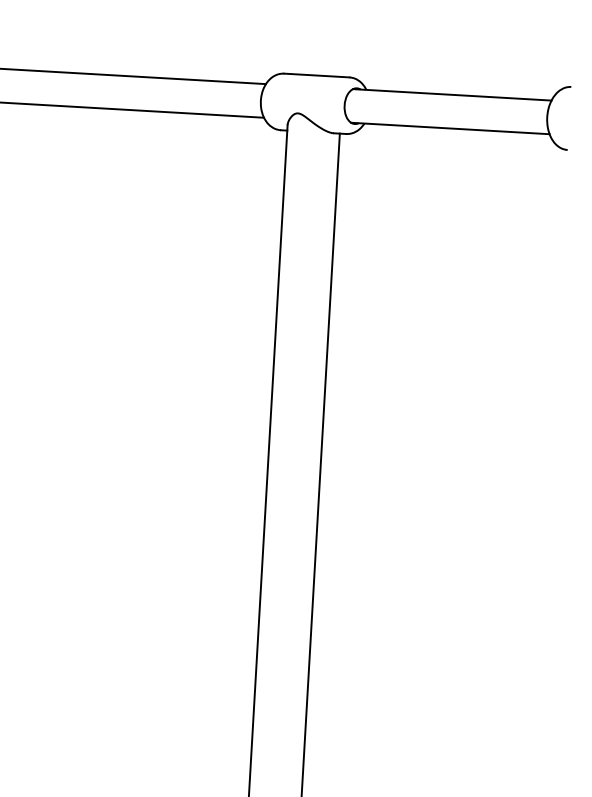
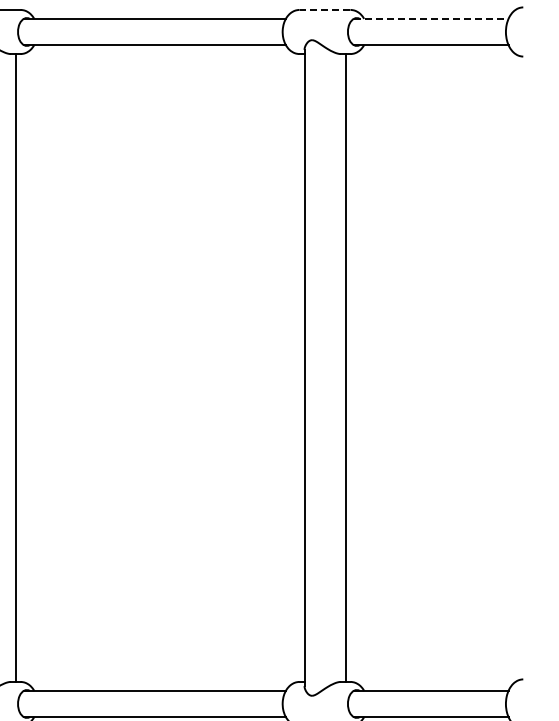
line: (316, 74) -> (324, 9), solid -> dashed
line: (452, 94) -> (431, 18), solid -> dashed

